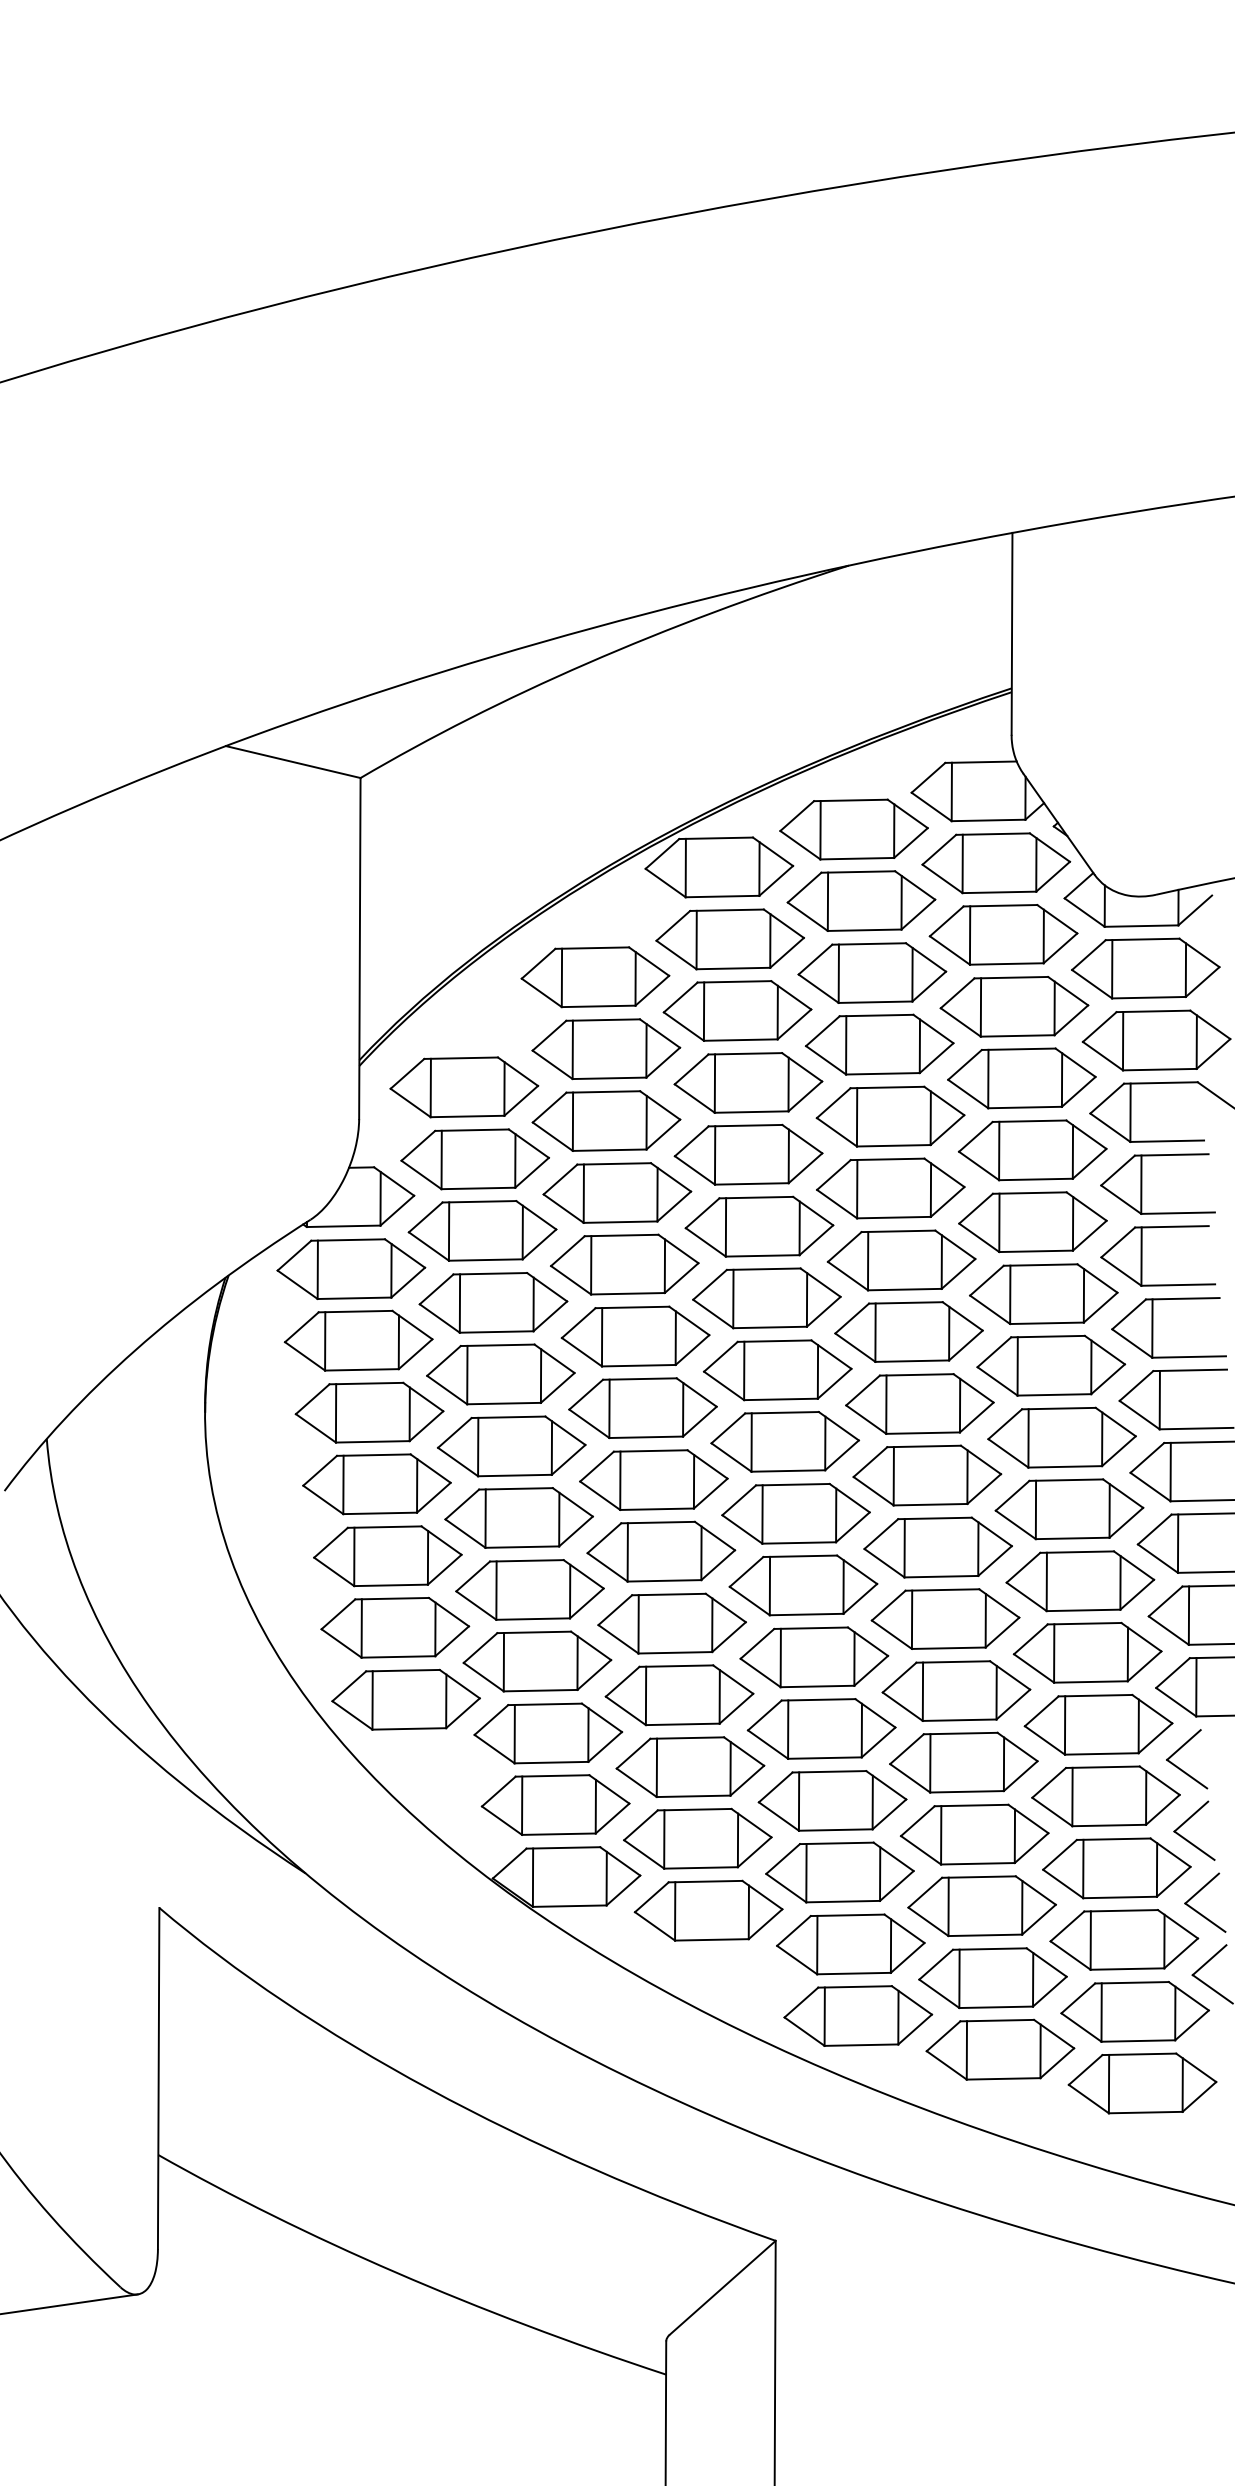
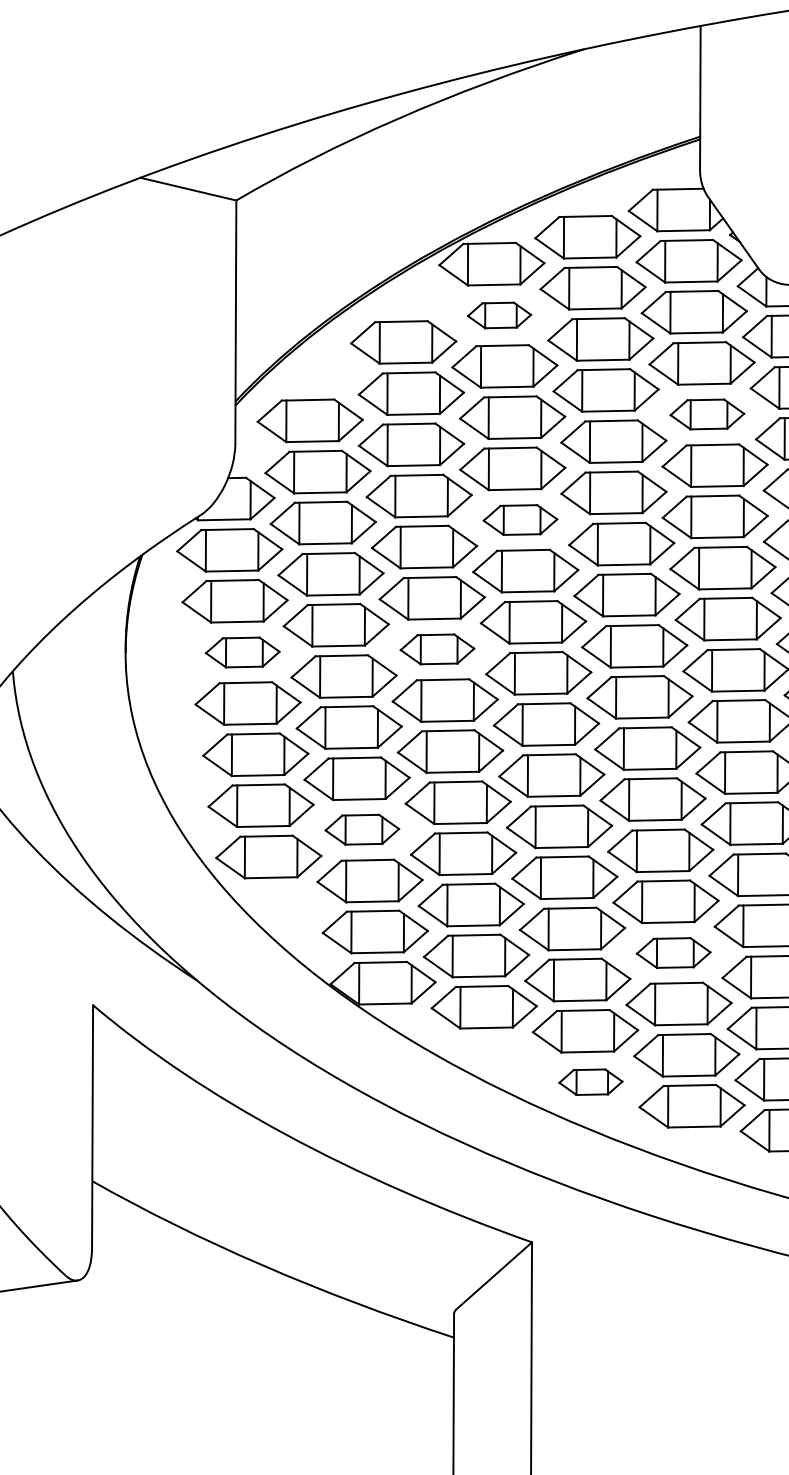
part: (729, 939) -> (499, 315), size x0.6
part: (1021, 1078) -> (707, 414), size x0.7
part: (759, 1226) -> (520, 519), size x0.7
part: (642, 1408) -> (437, 649), size x0.7
part: (369, 1412) -> (242, 652), size x0.7
part: (537, 1661) -> (362, 829), size x0.7
part: (974, 1834) -> (673, 952), size x0.7
part: (858, 2015) -> (590, 1081), size x0.6

